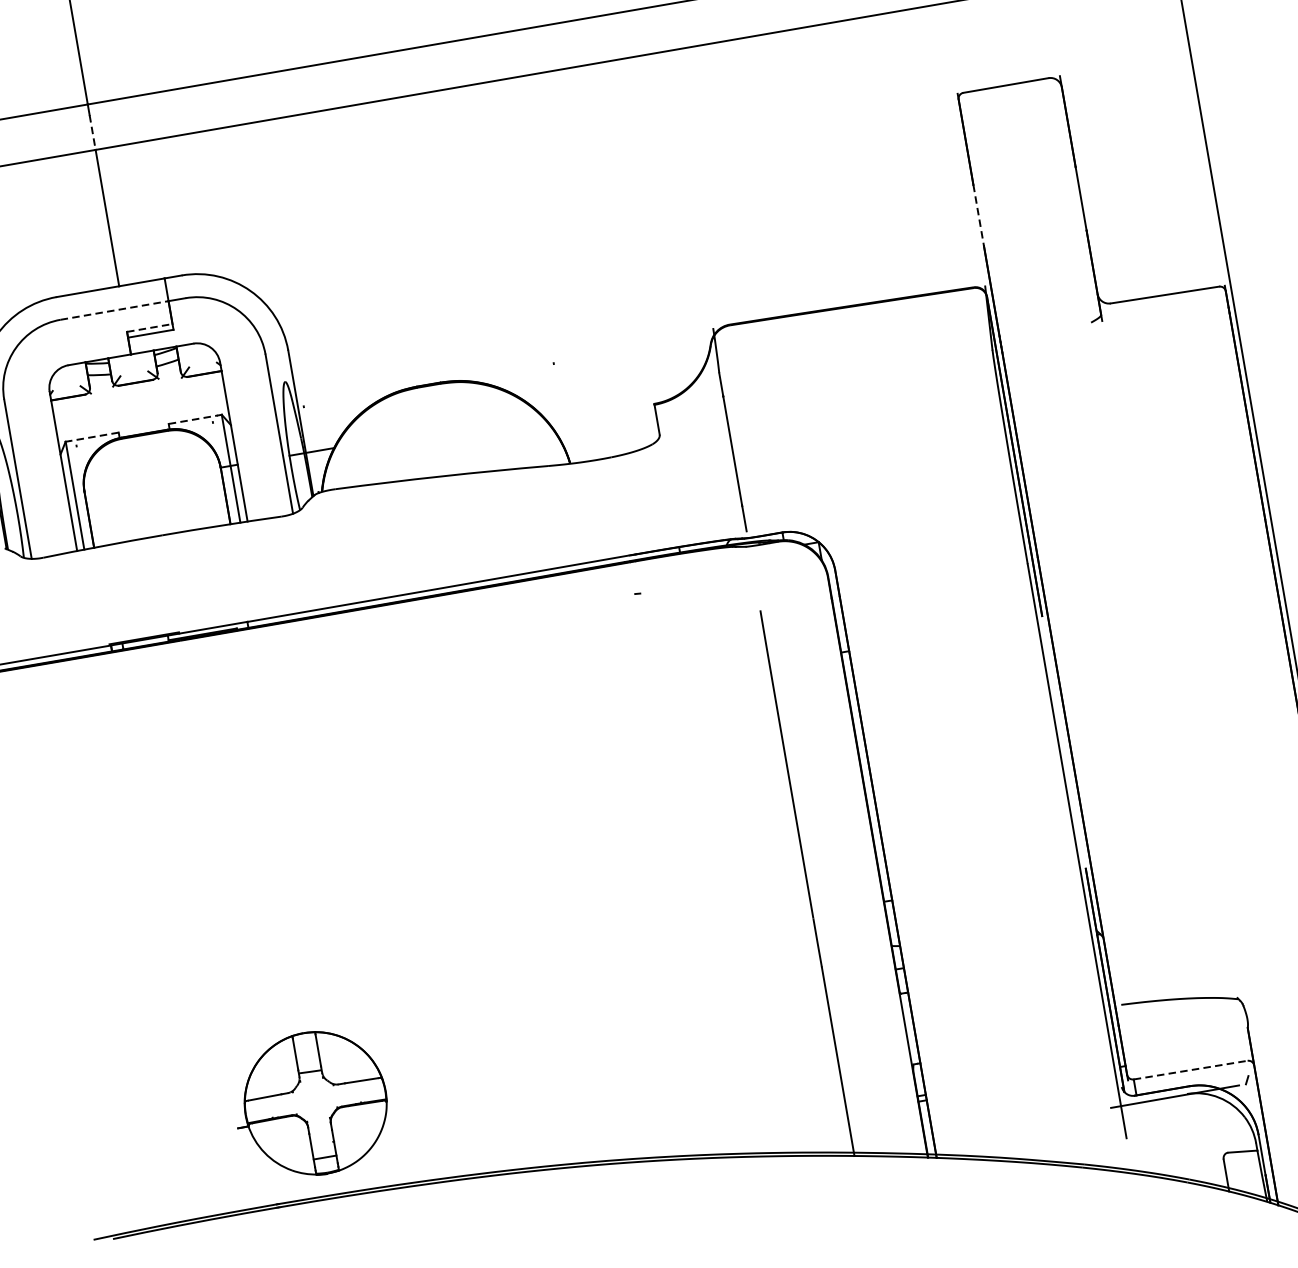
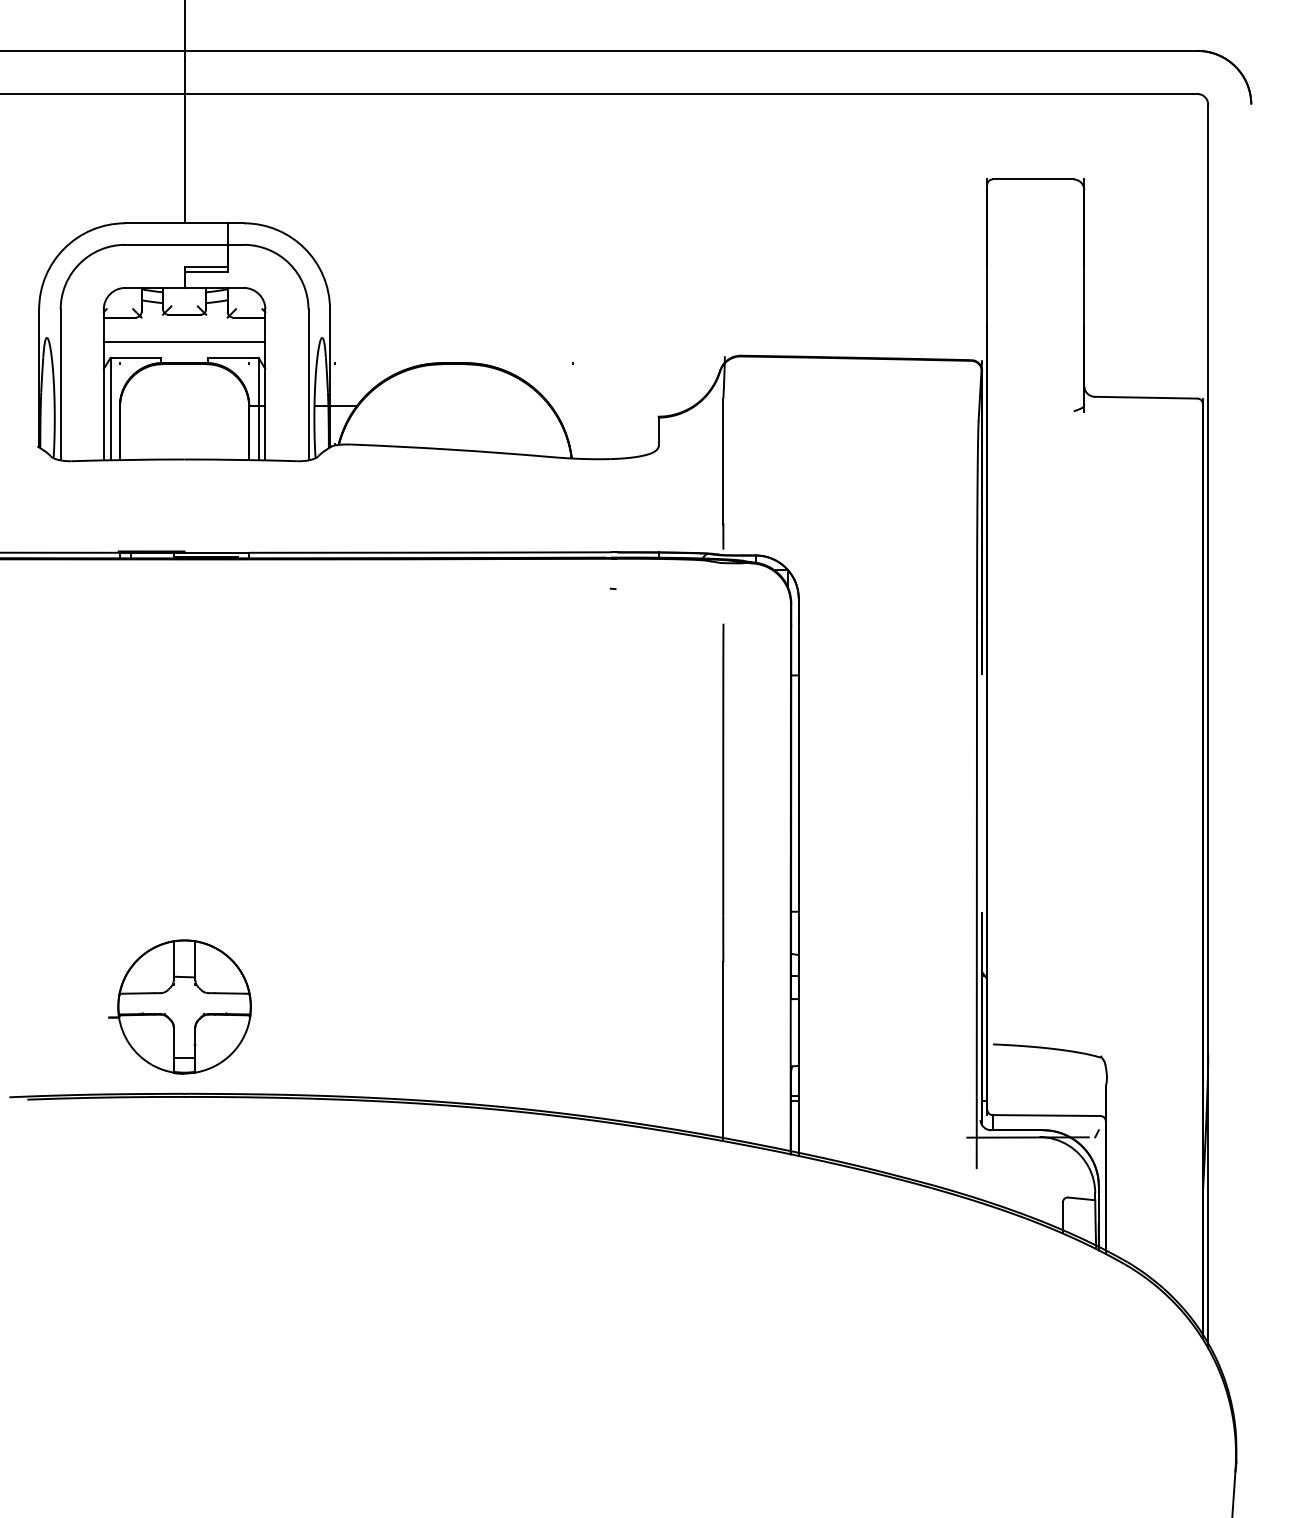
line: (92, 133) -> (184, 78), dashed -> solid
line: (979, 216) -> (987, 295), dashed -> solid
line: (115, 309) -> (177, 244), dashed -> solid
line: (150, 327) -> (206, 266), dashed -> solid
line: (140, 410) -> (184, 341), added
line: (194, 419) -> (232, 357), dashed -> solid
line: (93, 436) -> (137, 357), dashed -> solid
line: (1190, 1070) -> (1046, 1115), dashed -> solid
part: (310, 1103) -> (179, 1006), moved

